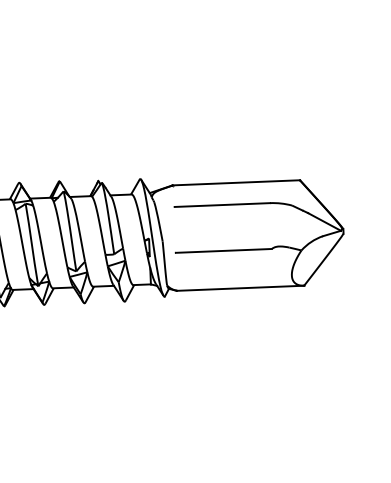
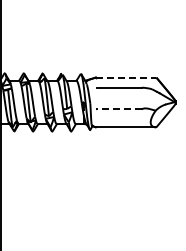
line: (236, 182) -> (126, 77), solid -> dashed
line: (224, 250) -> (119, 109), solid -> dashed

